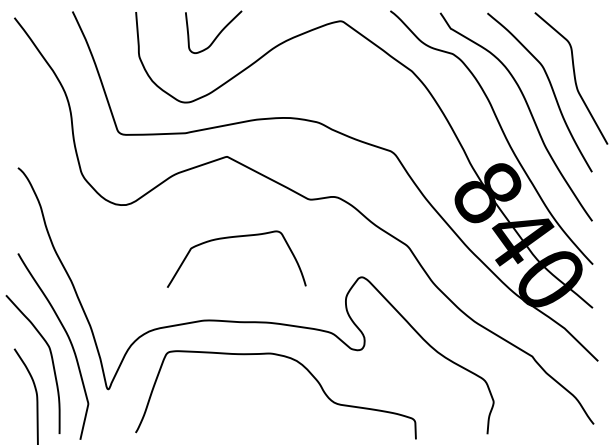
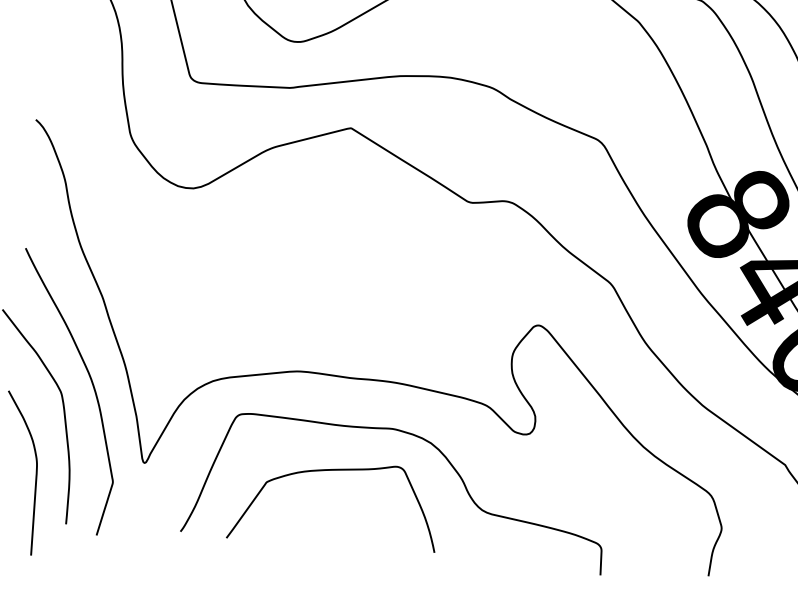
curve: (230, 238) -> (327, 471), moved

